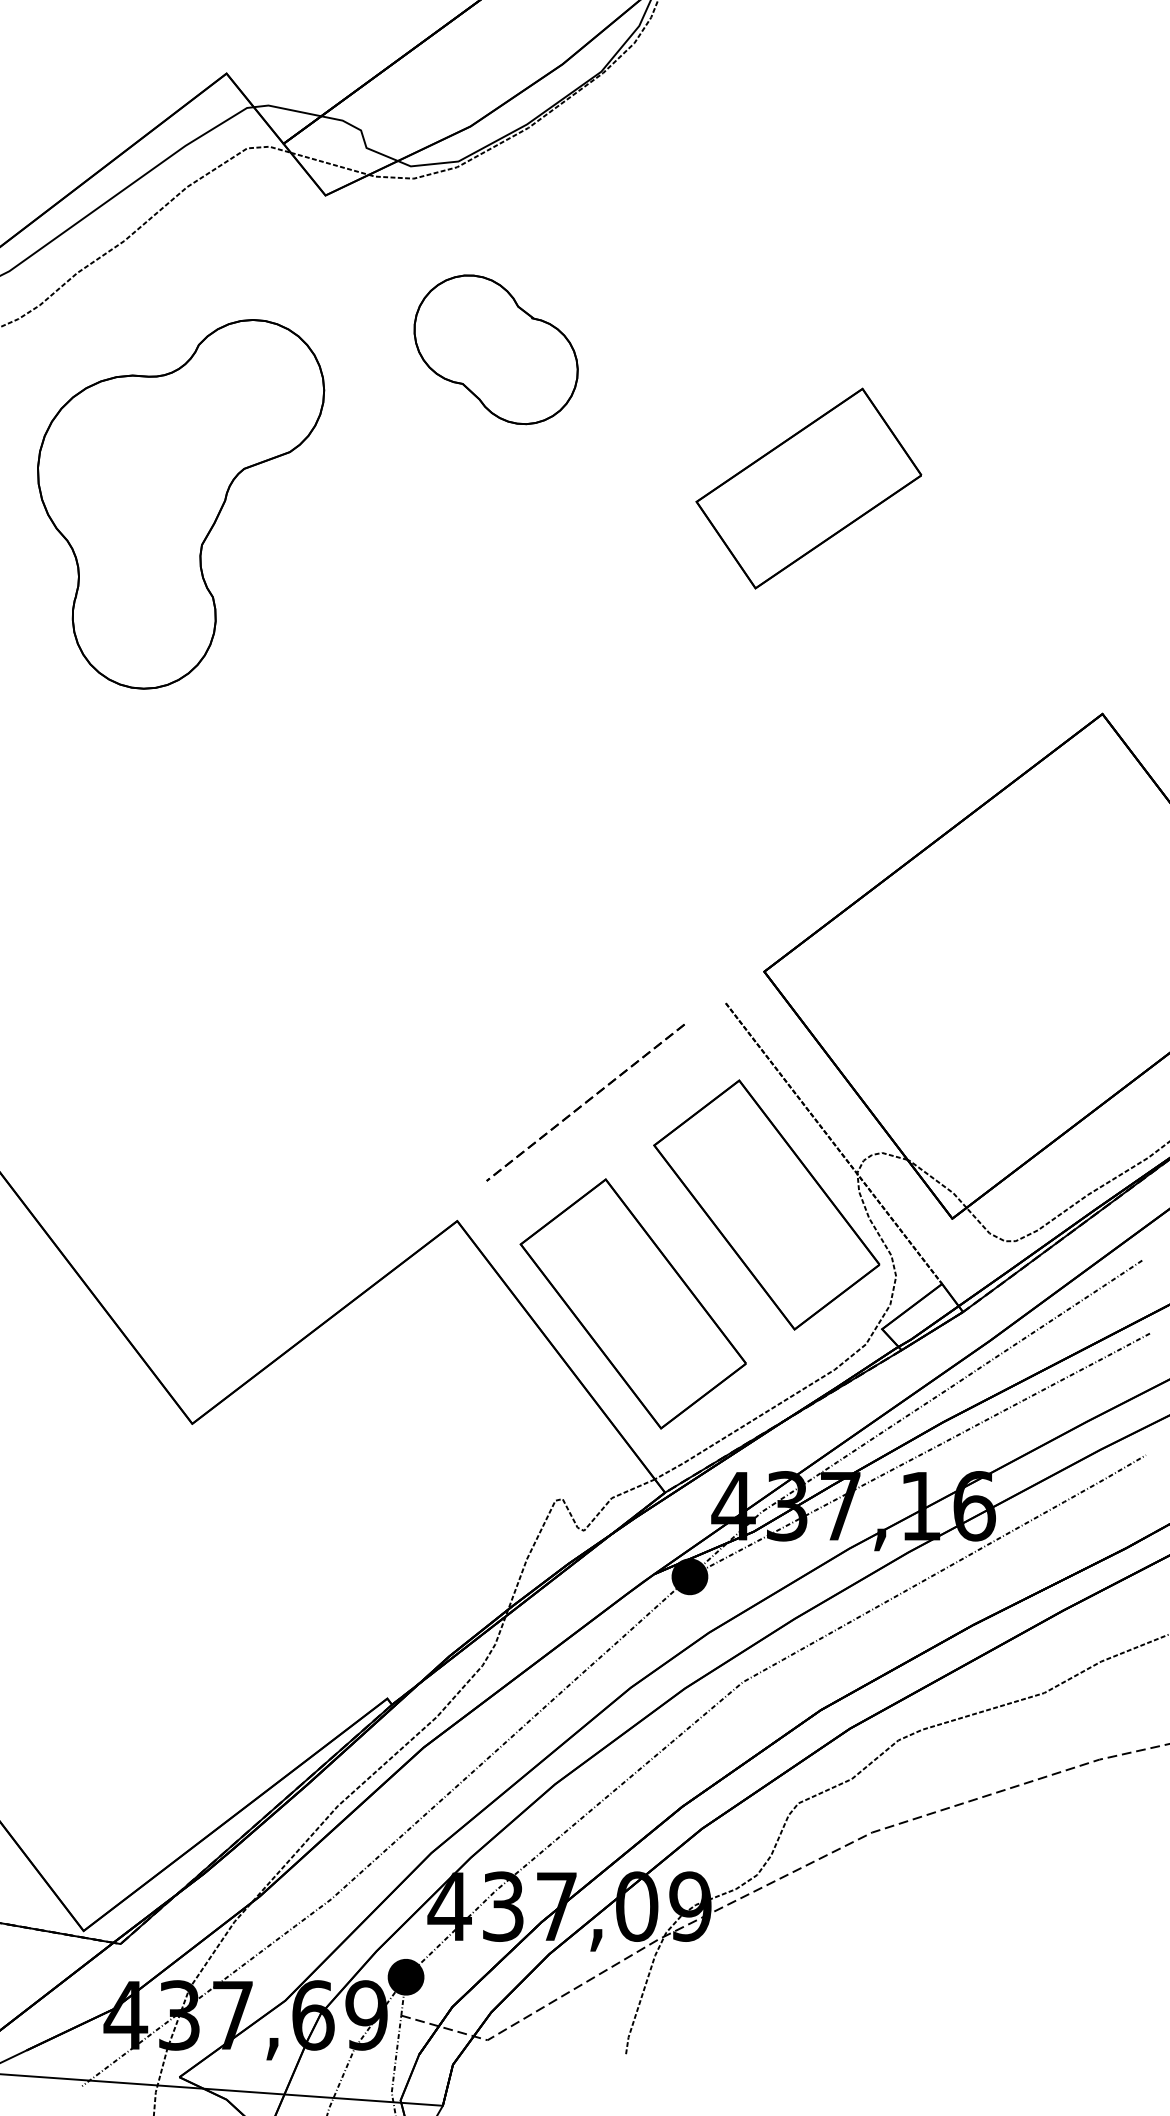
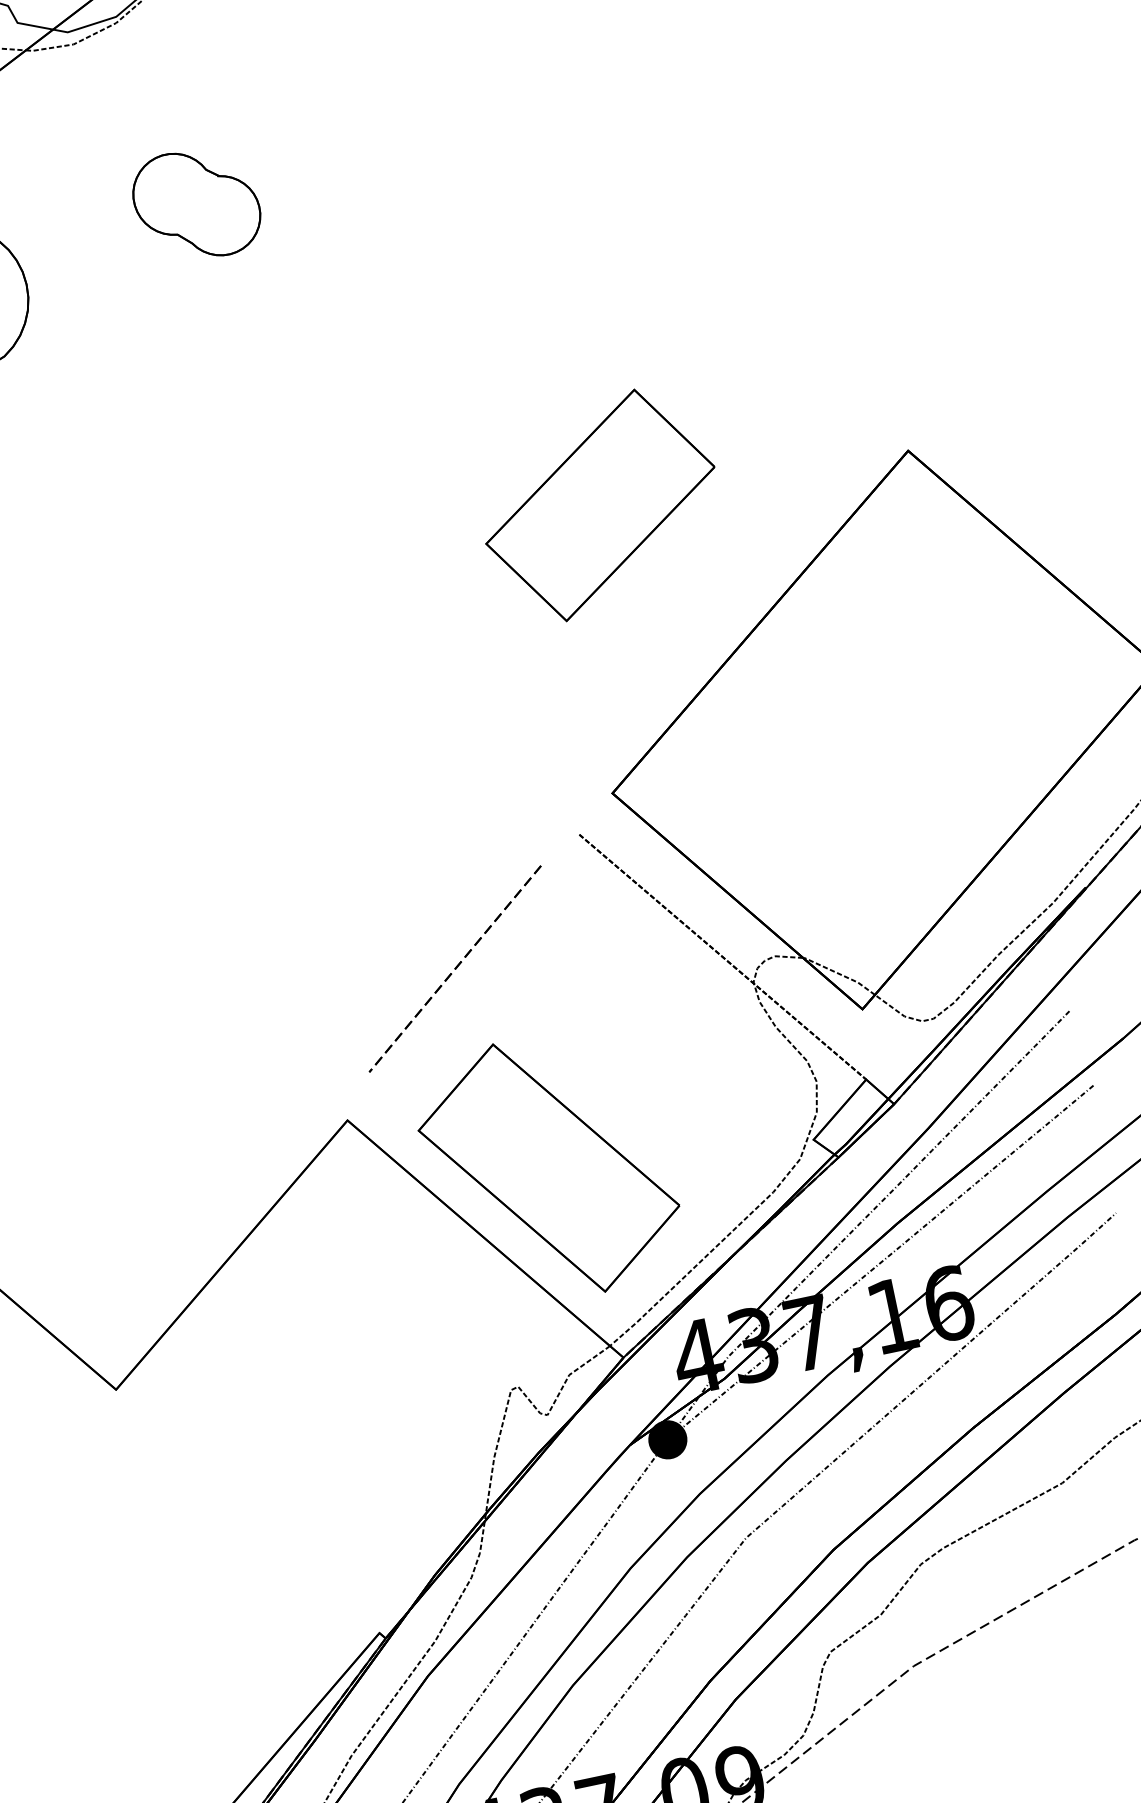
part: (495, 349) -> (196, 204), size x0.7
part: (808, 488) -> (599, 505), moved
part: (766, 1204) -> (665, 1035), removed

